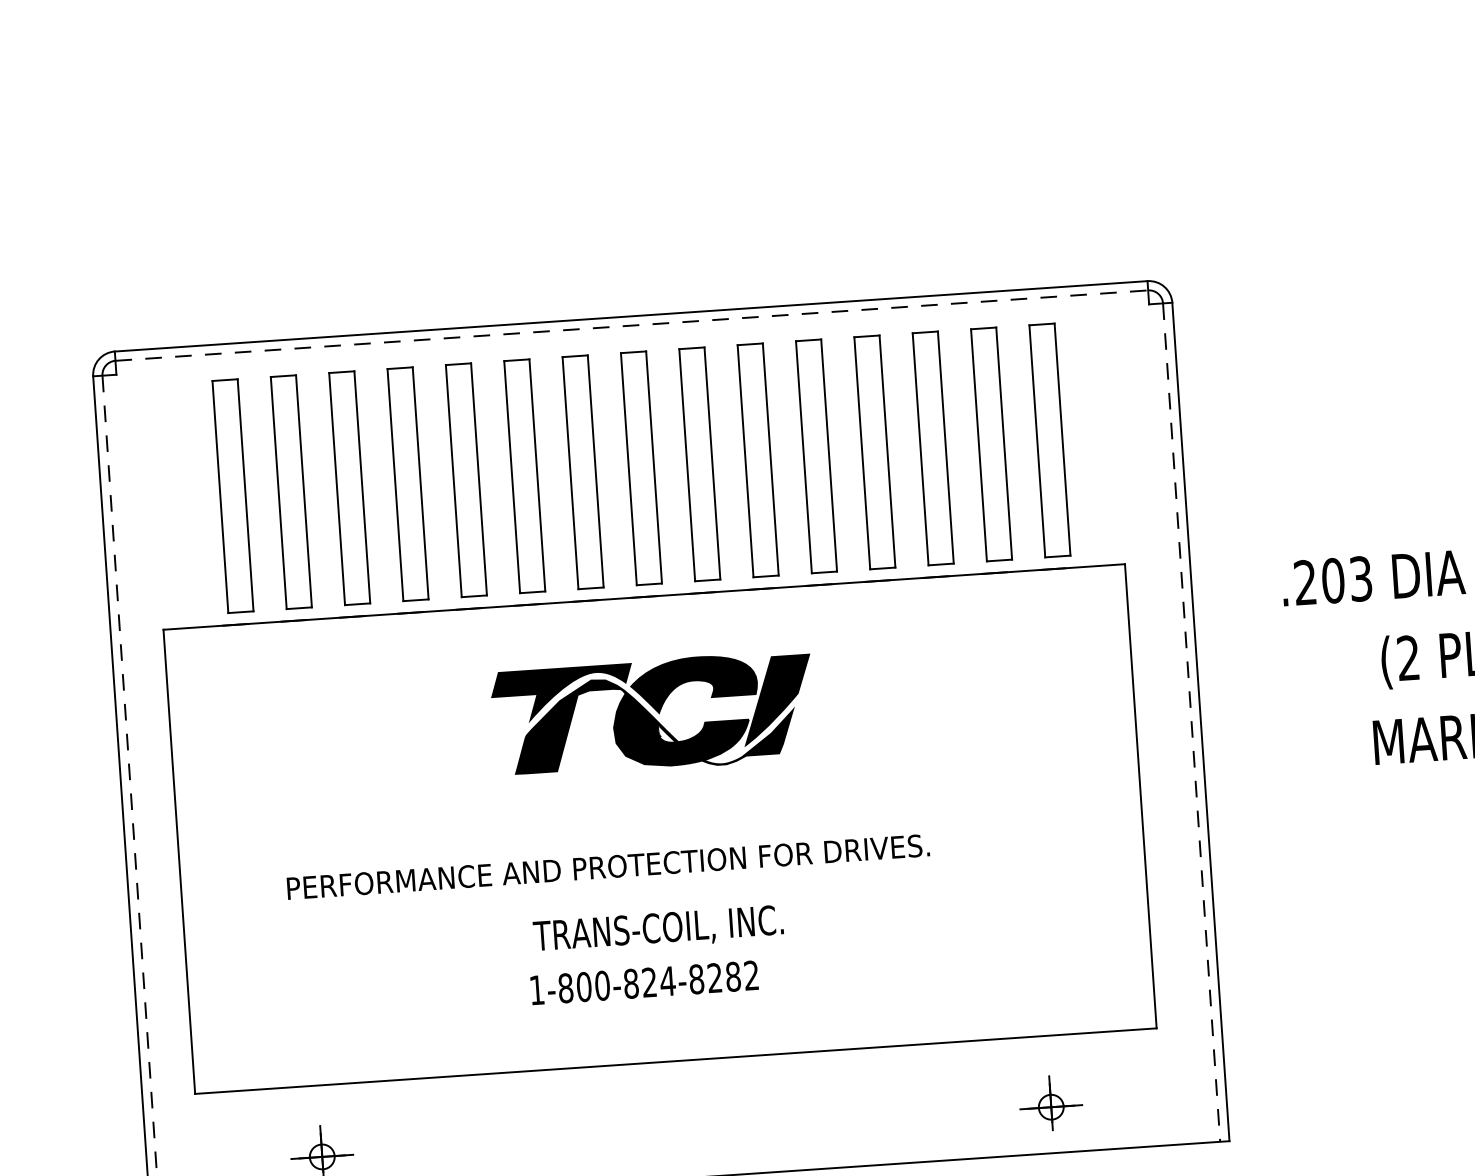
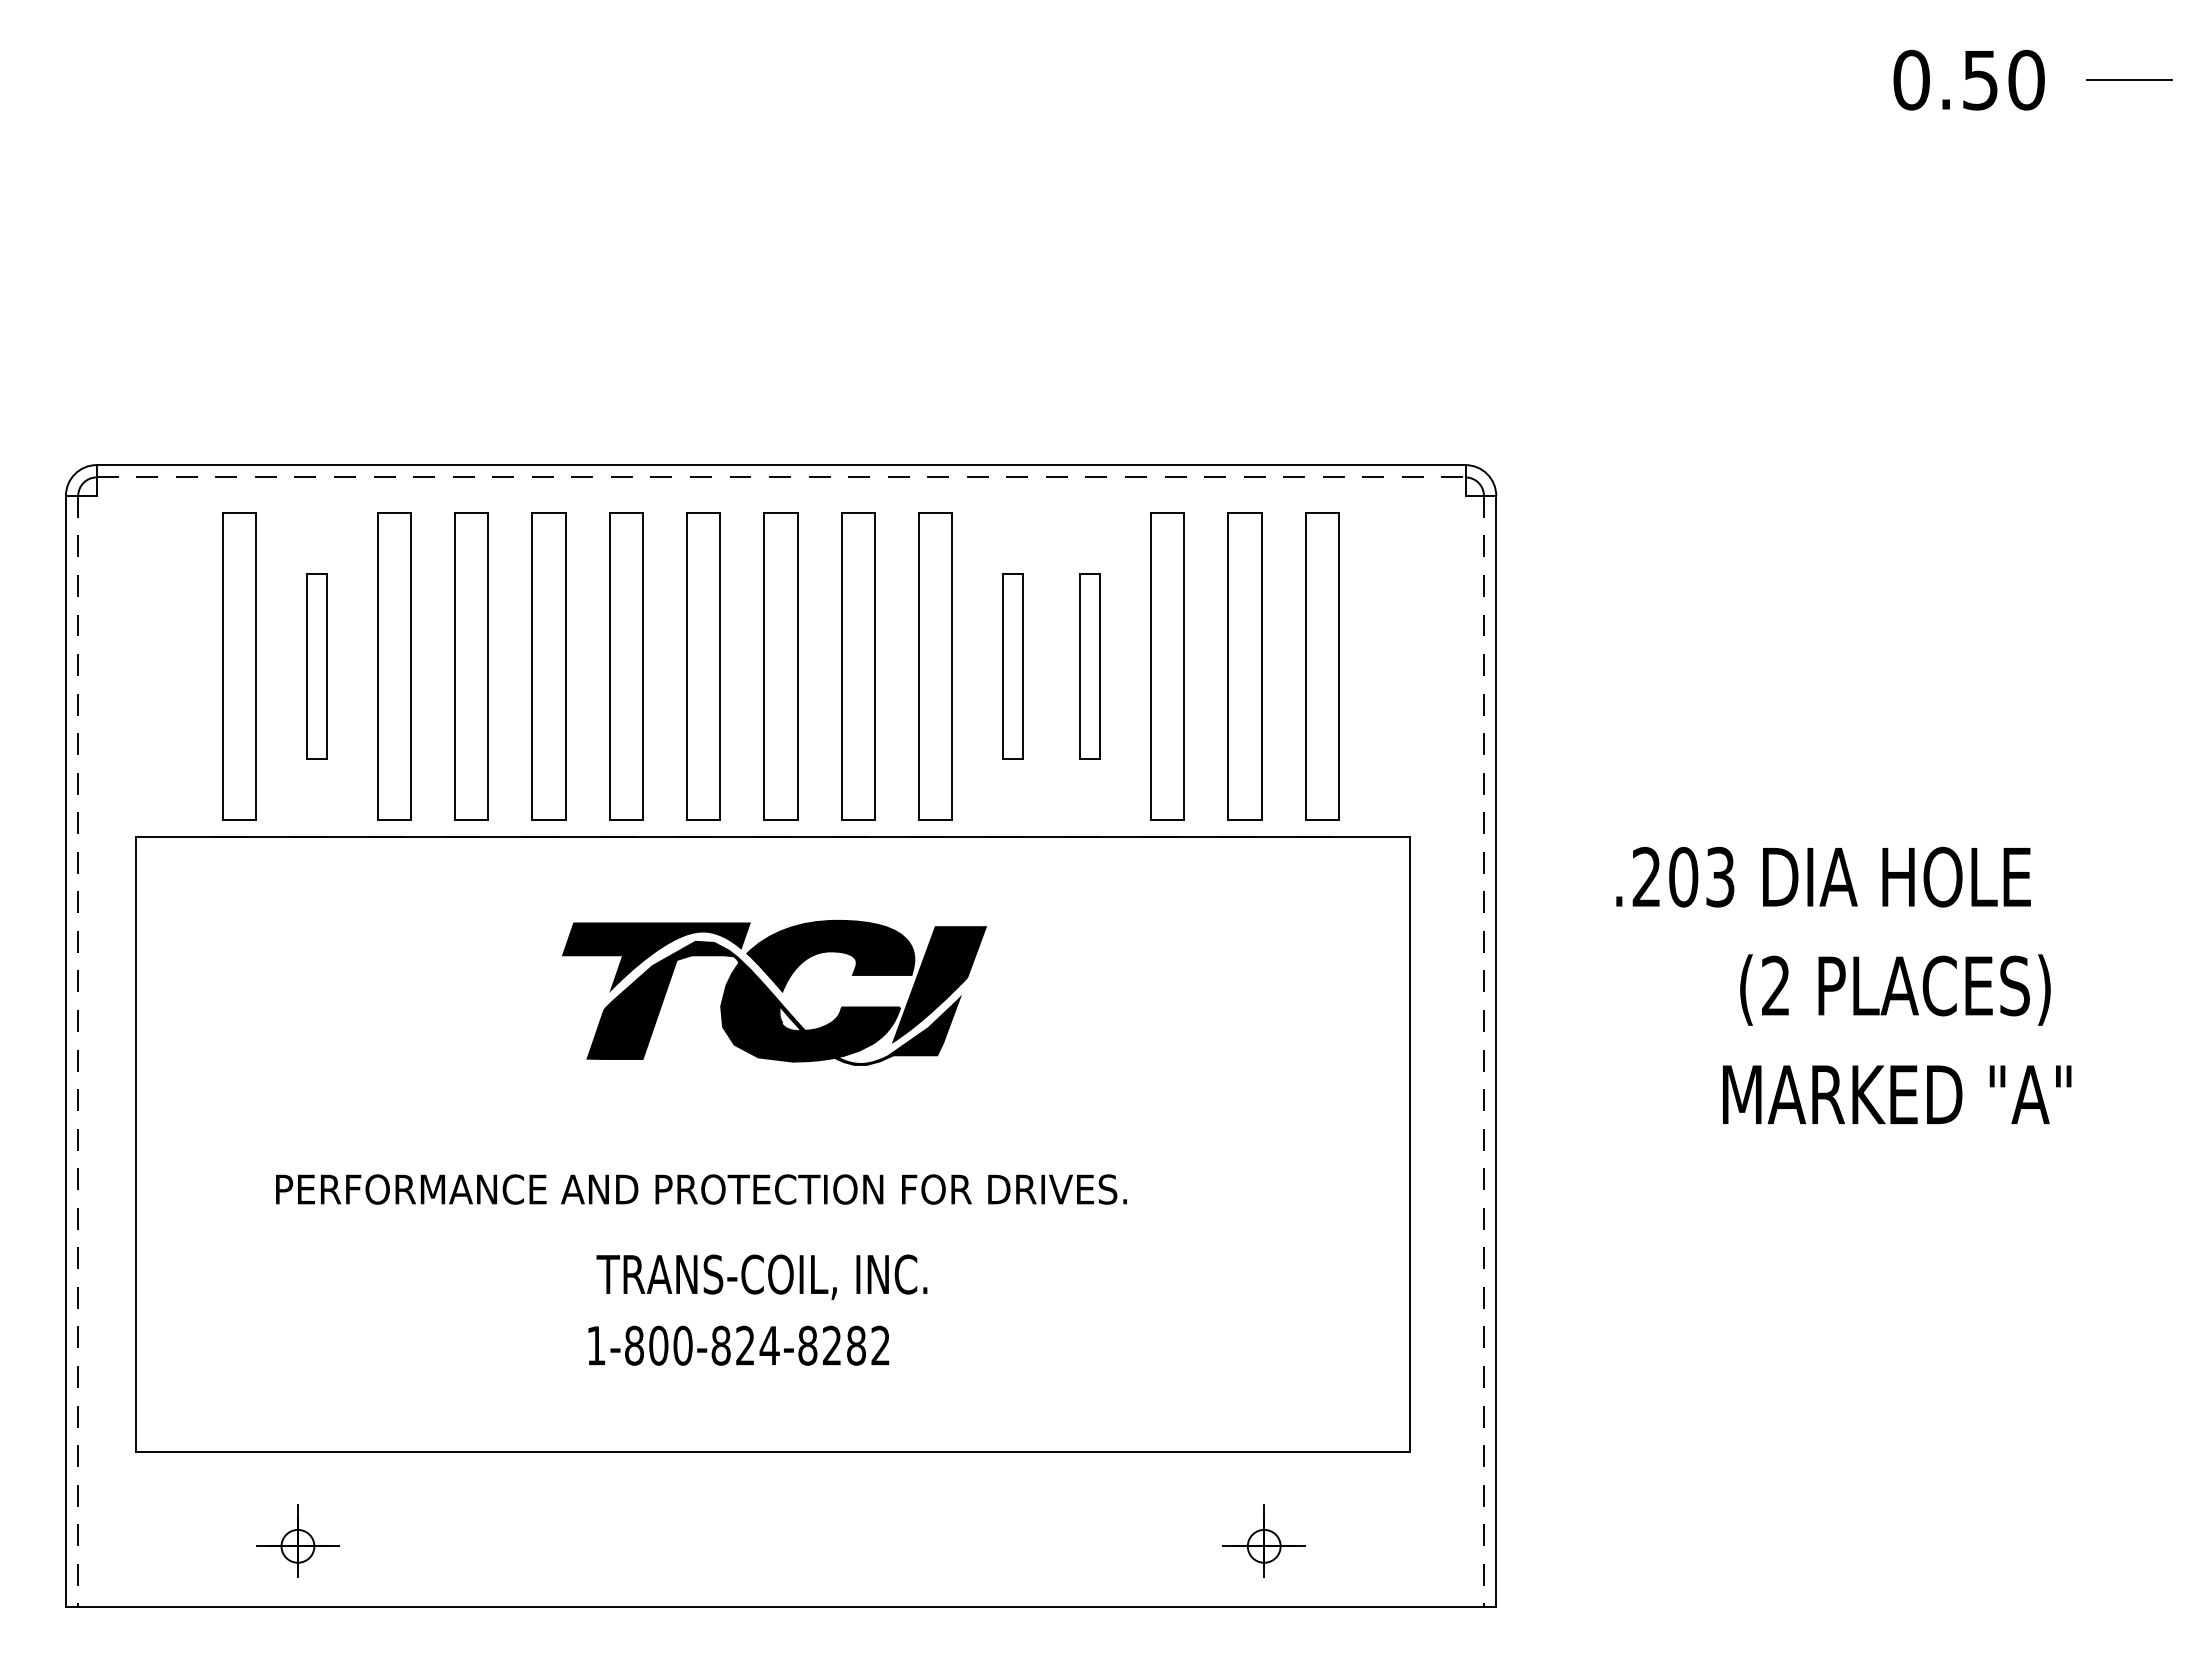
part: (874, 452) -> (1090, 666), size x0.6
part: (816, 456) -> (1012, 666), size x0.6
part: (291, 492) -> (316, 666), size x0.6

